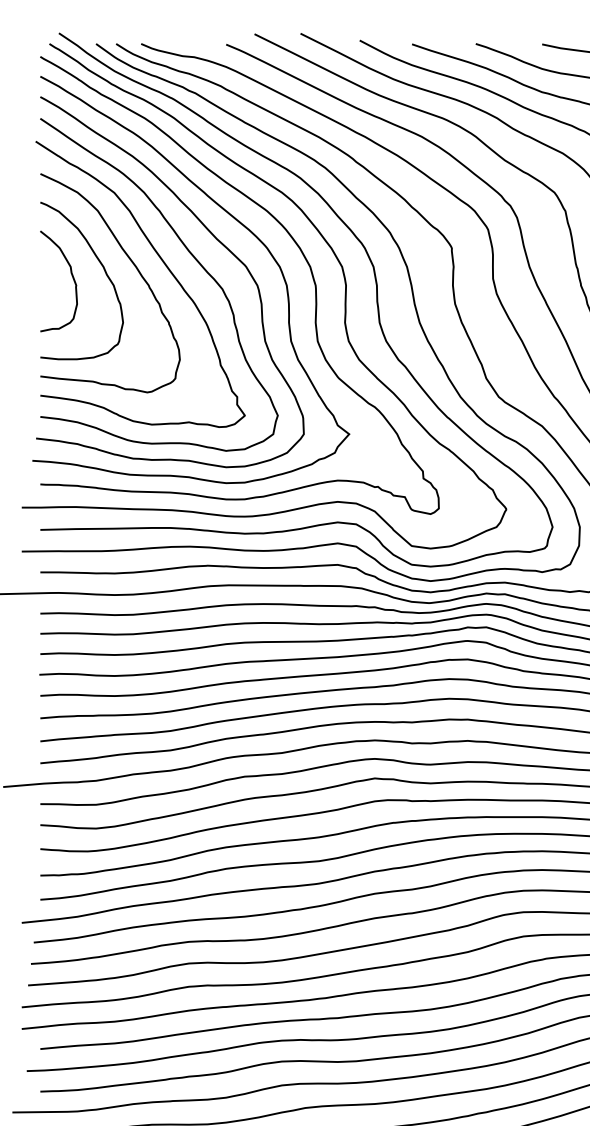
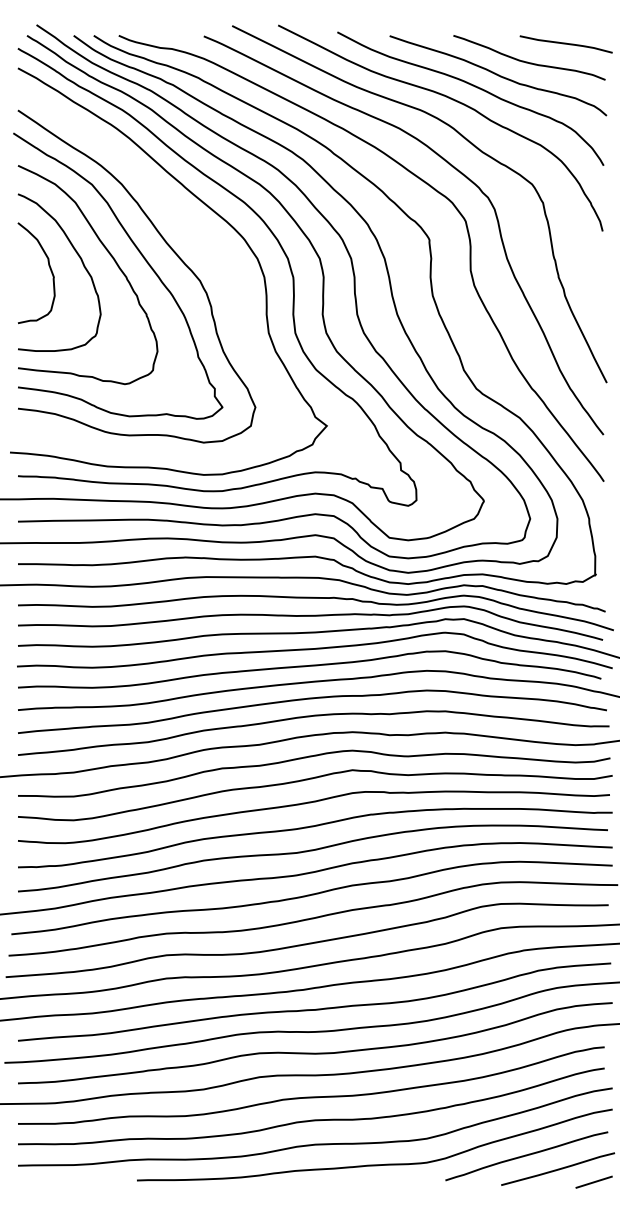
curve: (213, 237) -> (191, 229), removed

